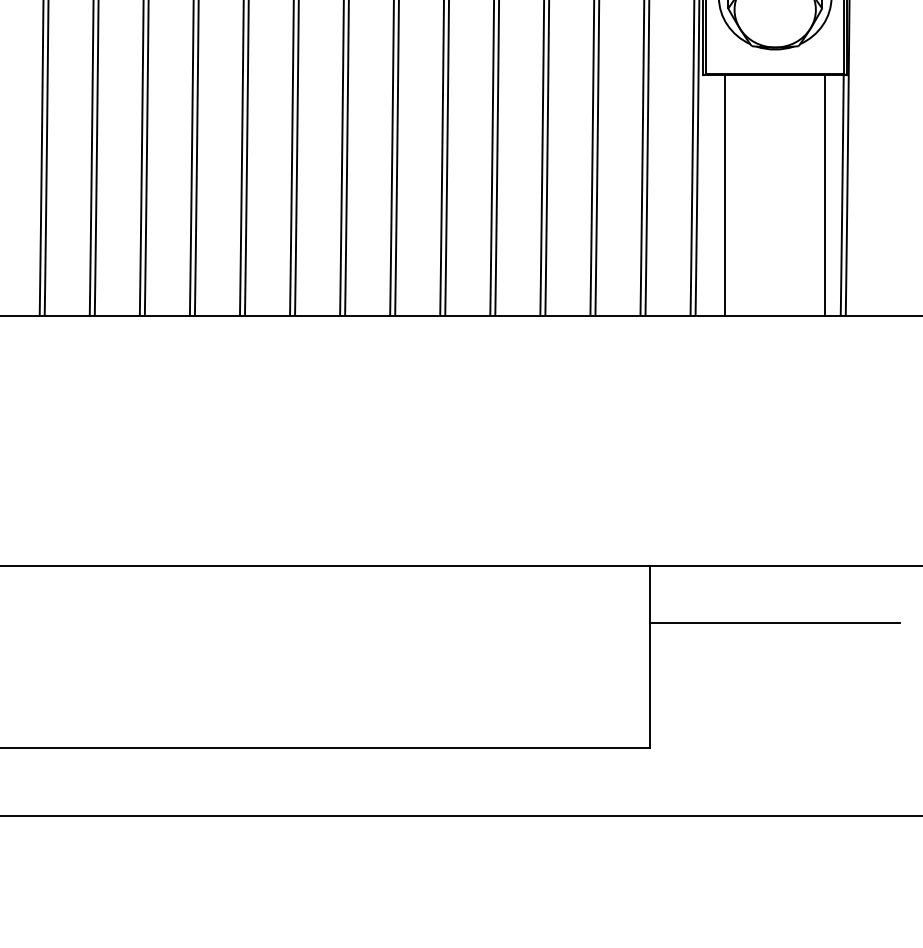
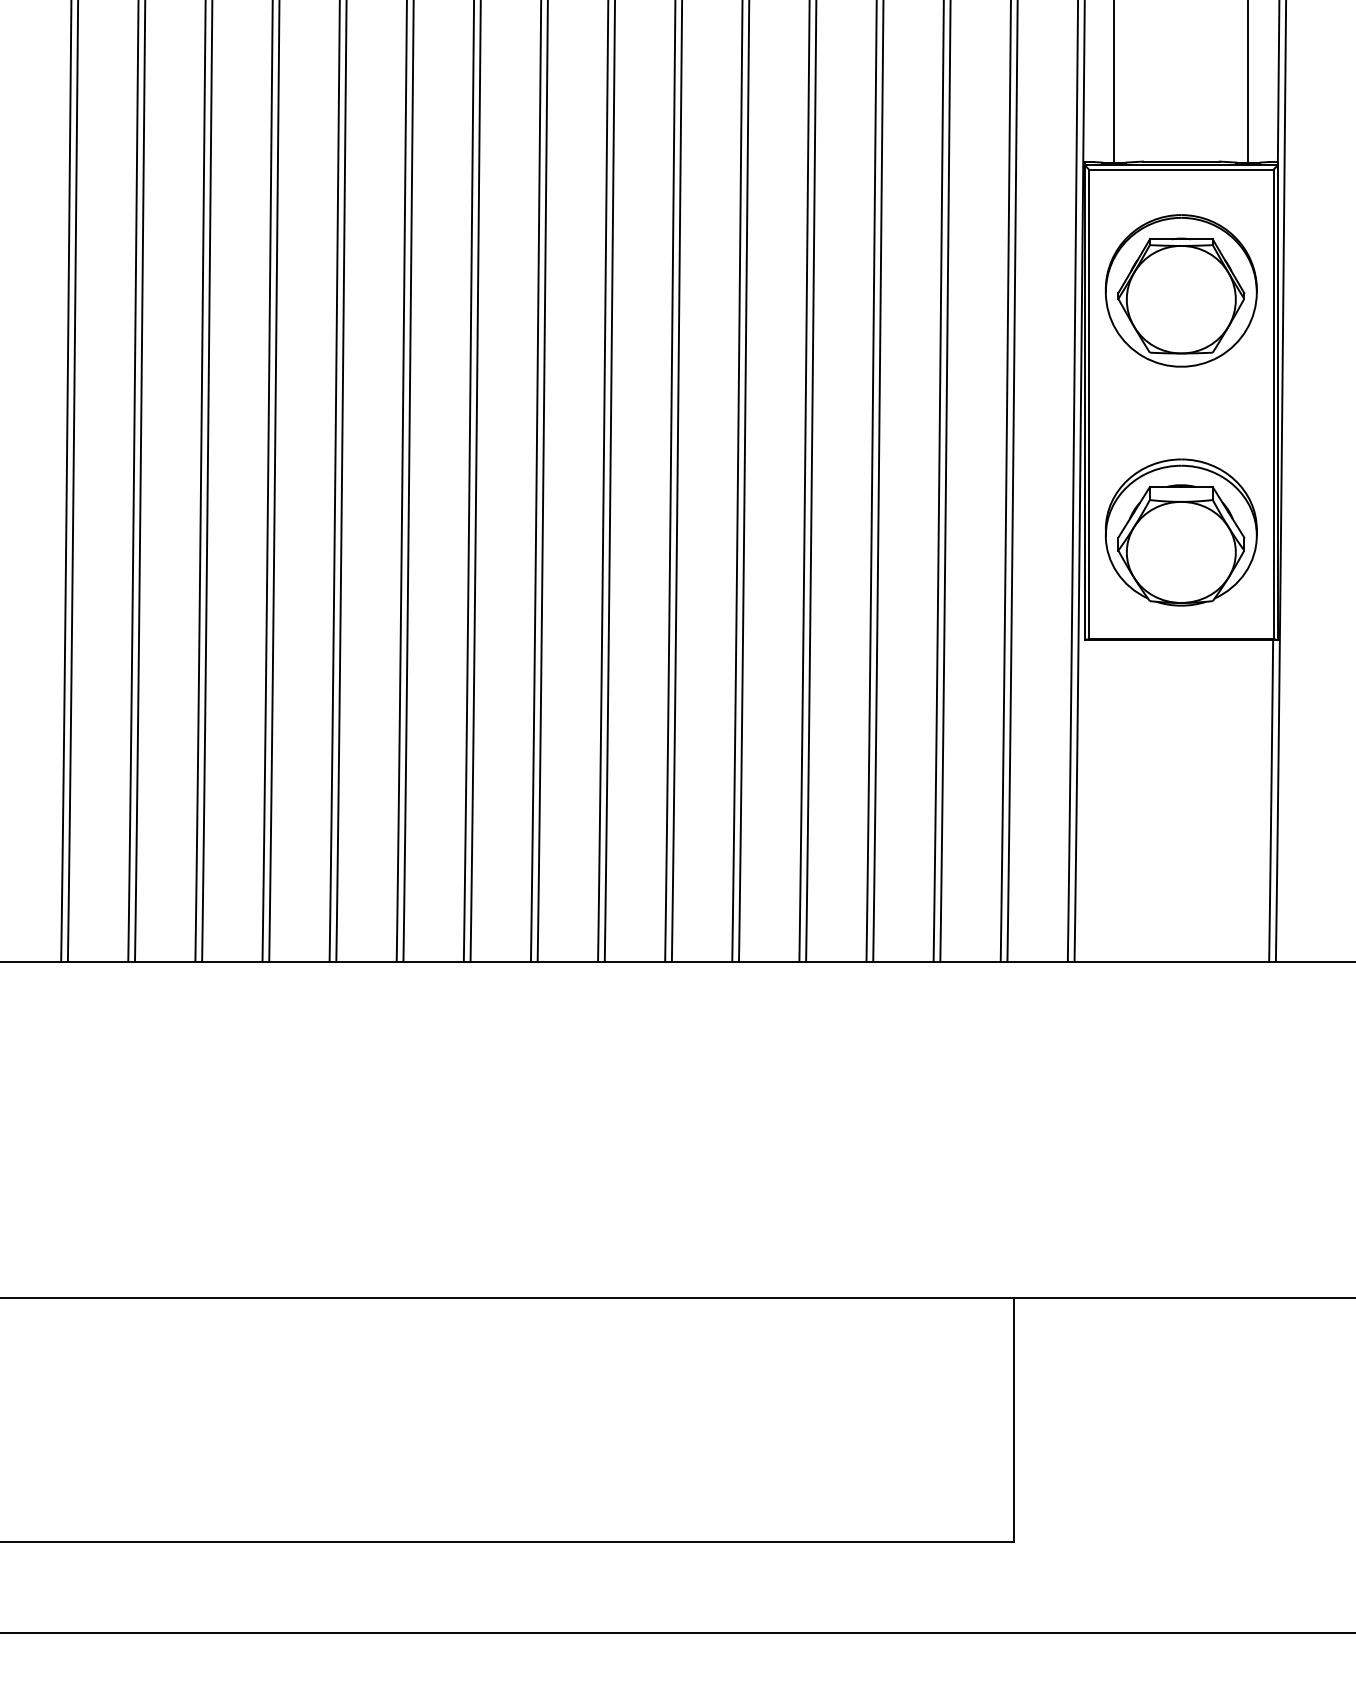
line: (725, 195) -> (1114, 801), removed
line: (825, 195) -> (1248, 801), removed
line: (775, 623) -> (1181, 1374), removed

